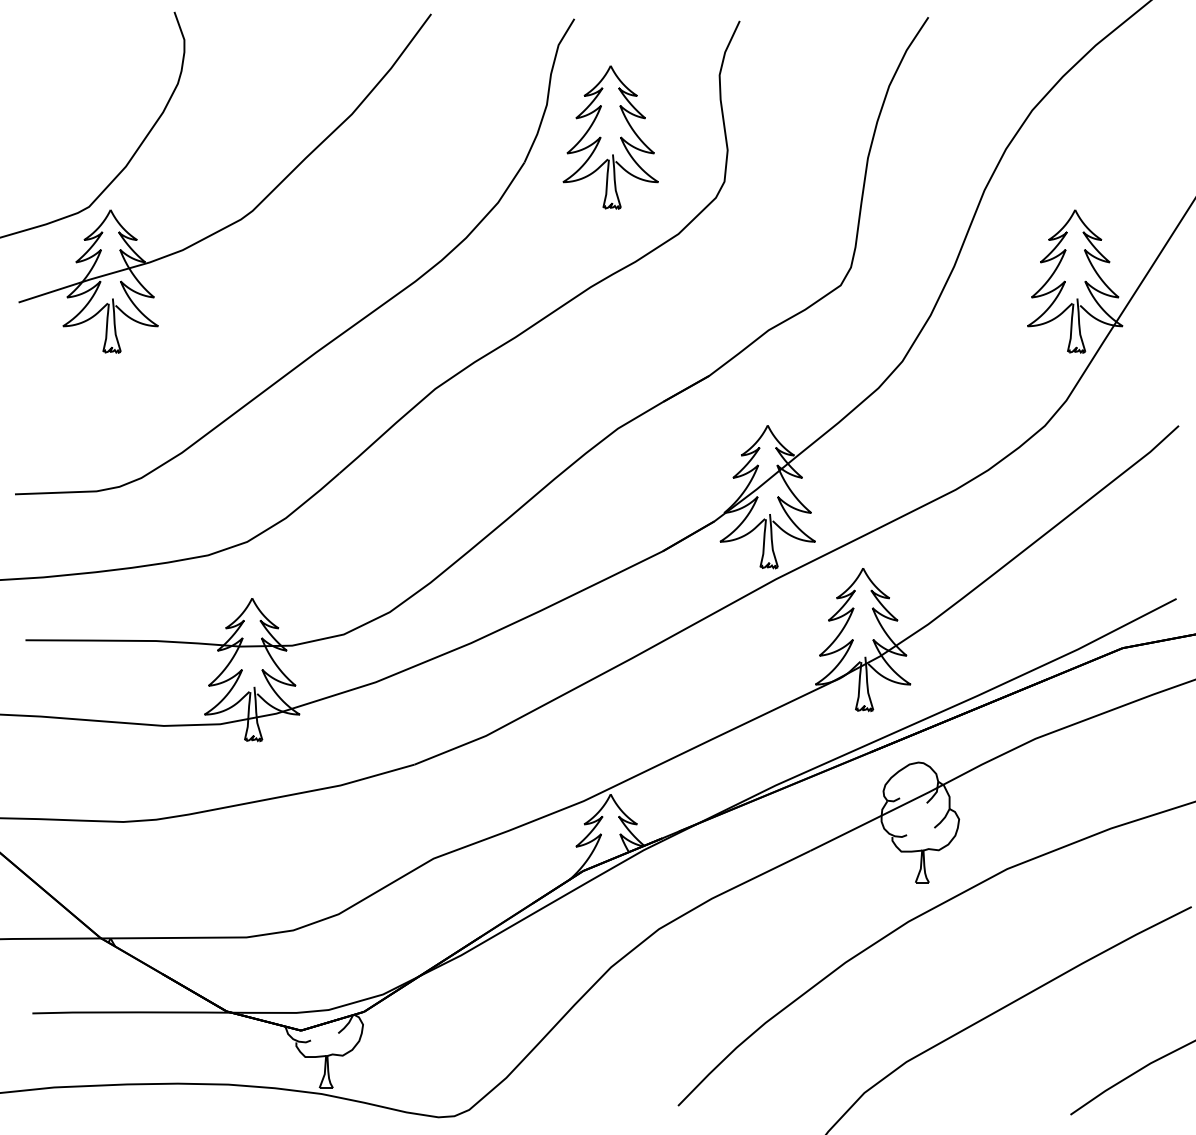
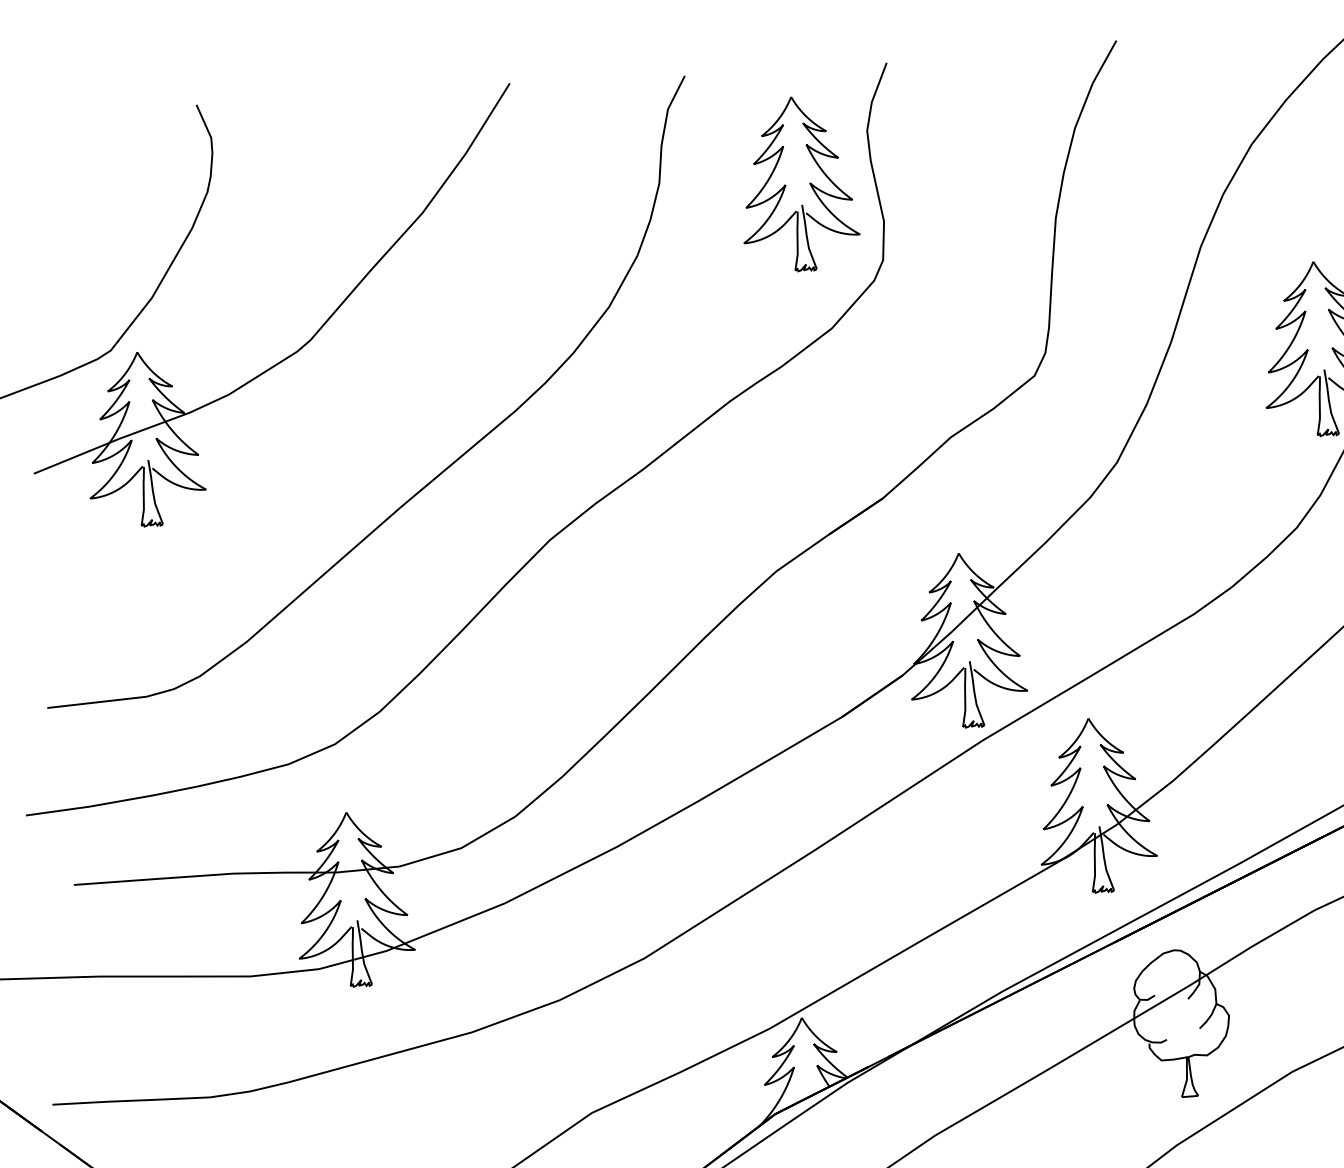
part: (610, 137) -> (797, 184), moved

